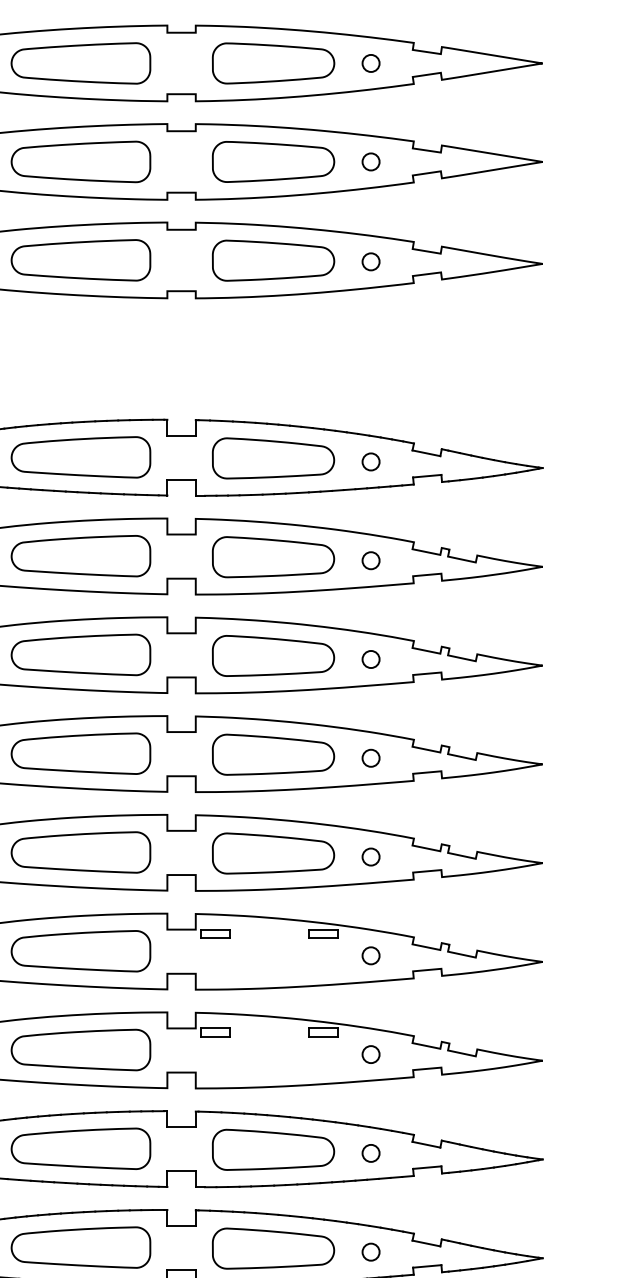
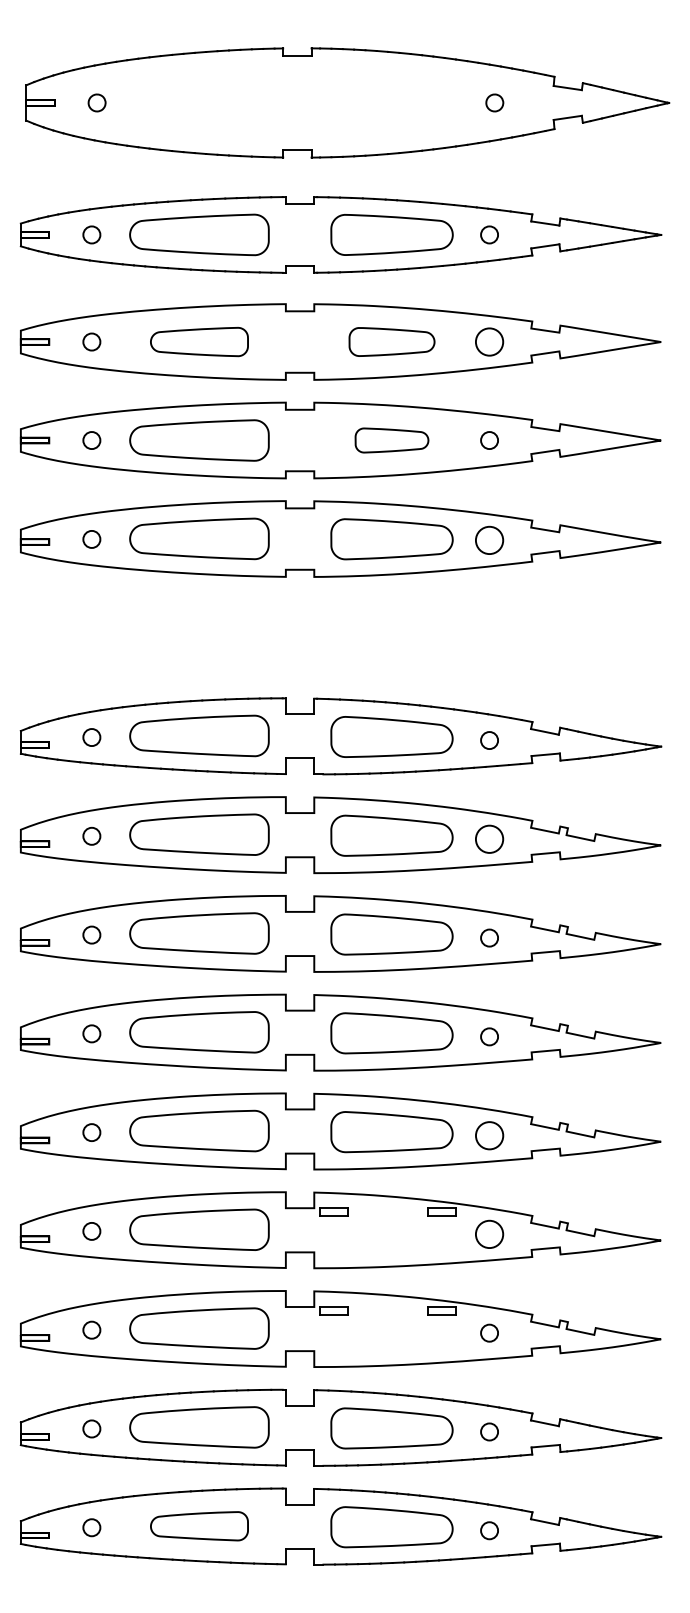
part: (81, 62) -> (199, 341), size x0.7
part: (273, 62) -> (391, 341), size x0.7
circle: (371, 62) -> (489, 341), size x1.6
part: (273, 161) -> (391, 440), size x0.6
circle: (371, 260) -> (489, 539), size x1.6
circle: (371, 559) -> (489, 838), size x1.6
circle: (371, 856) -> (489, 1135), size x1.6
circle: (371, 954) -> (489, 1233), size x1.6
part: (81, 1247) -> (199, 1526), size x0.7

